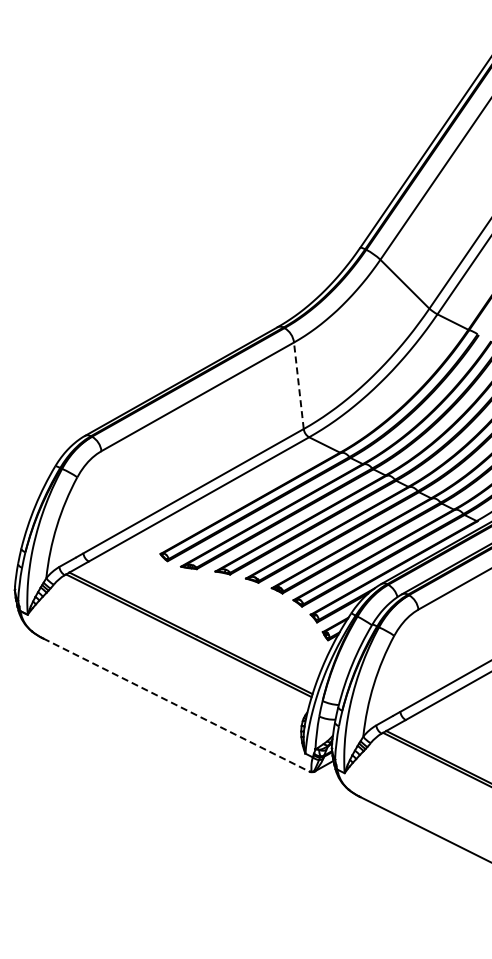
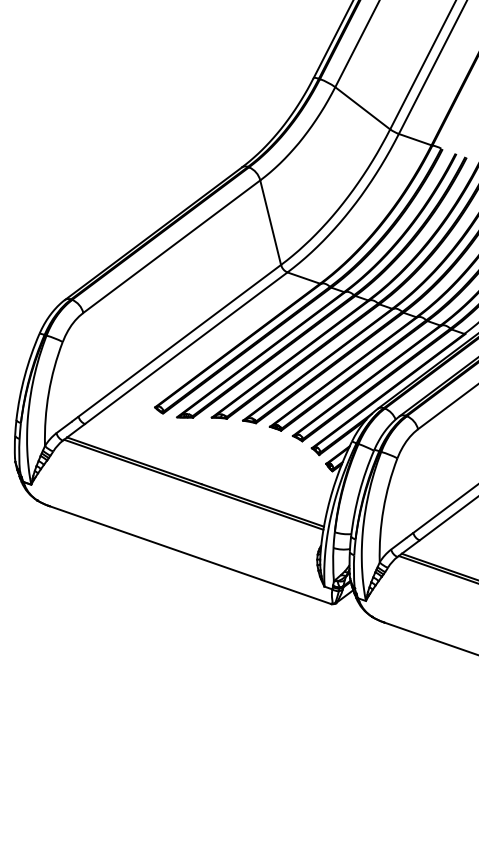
line: (298, 385) -> (270, 222), dashed -> solid
line: (176, 705) -> (190, 555), dashed -> solid

